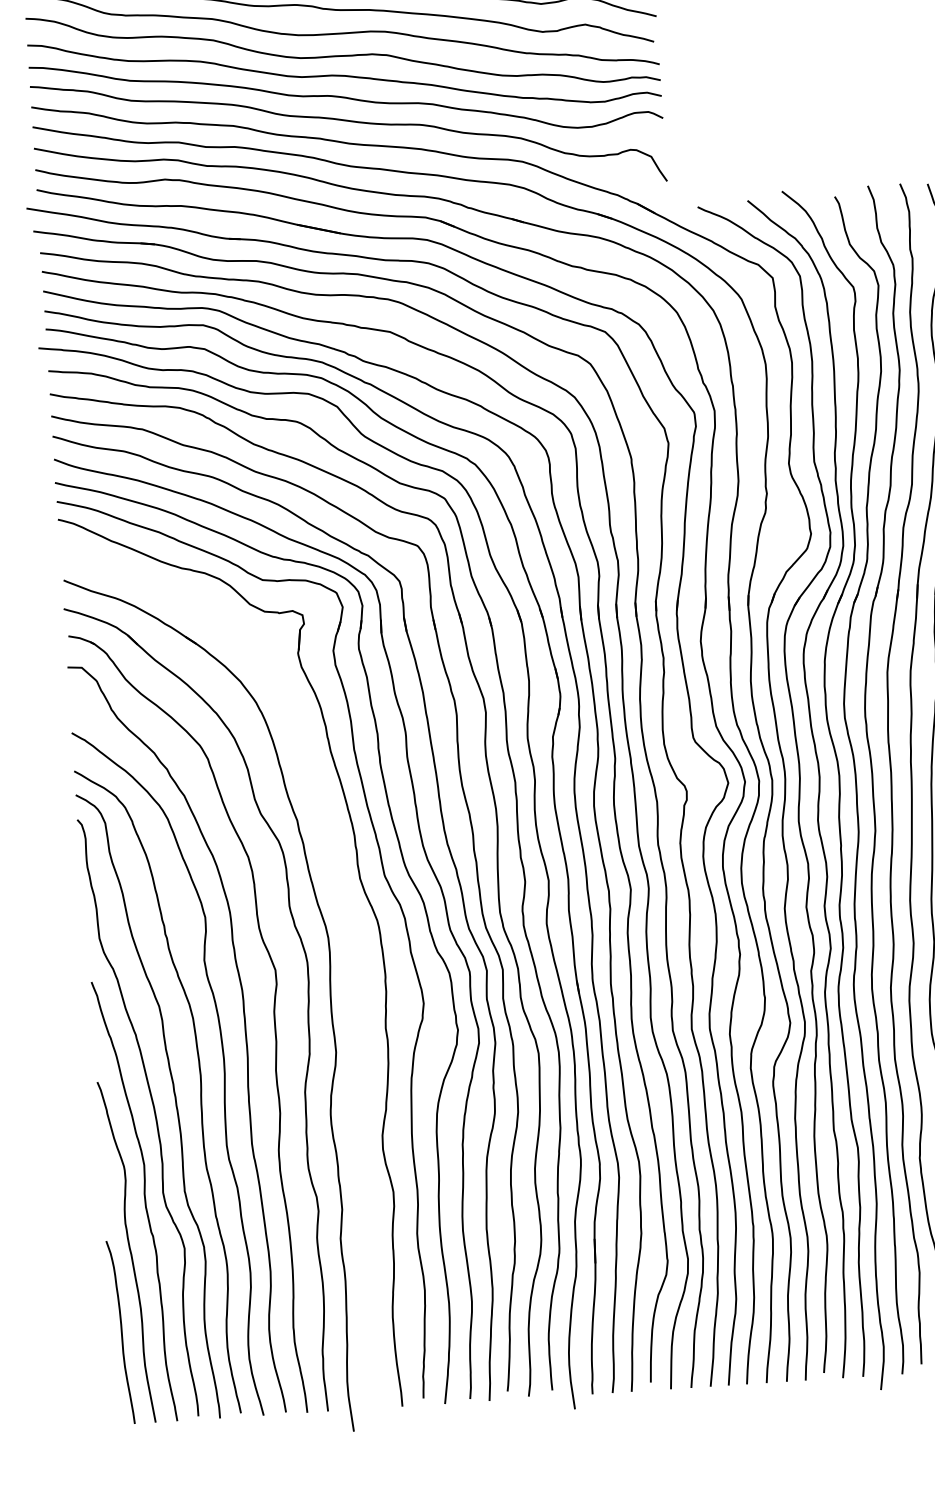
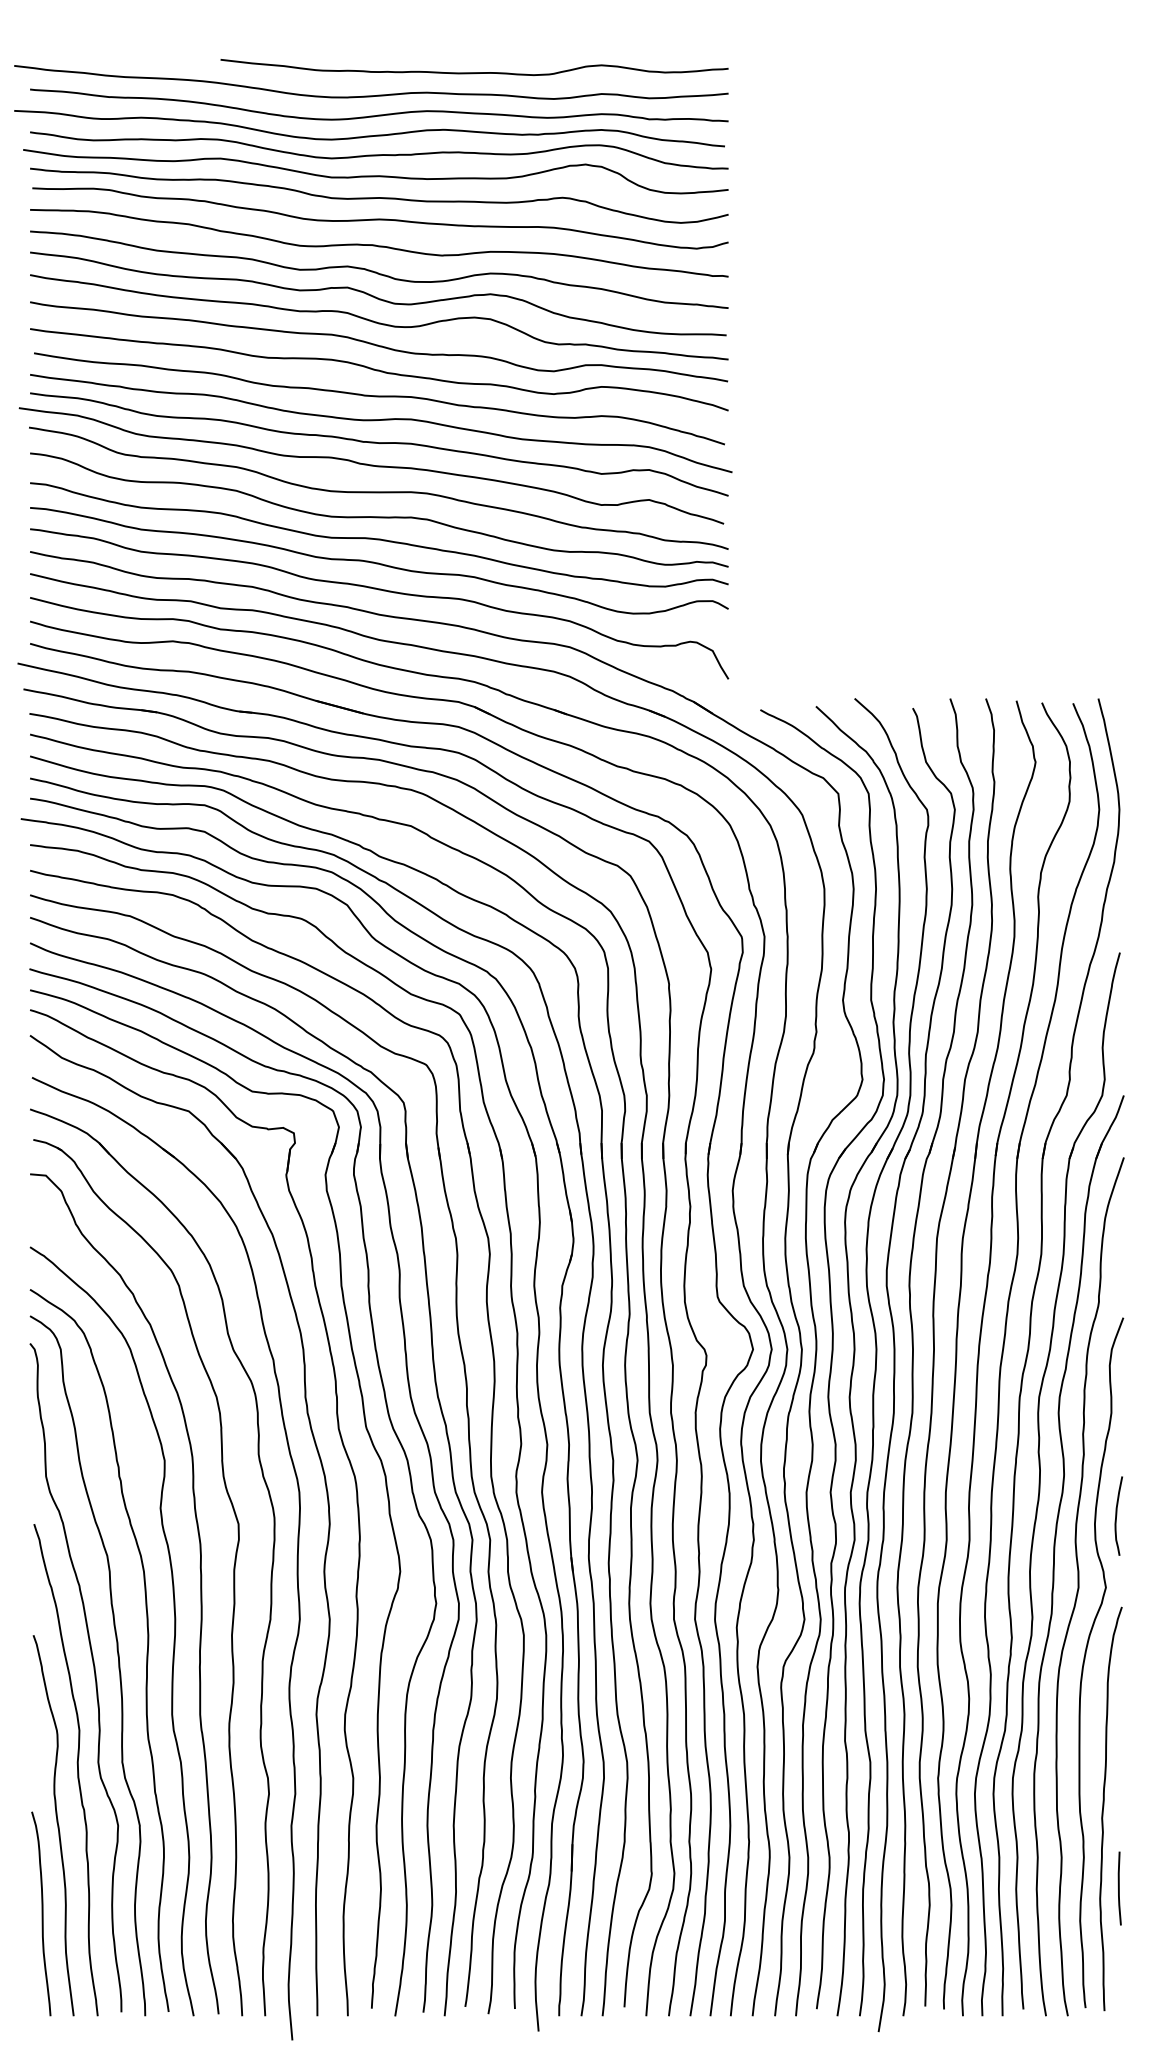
part: (355, 987) -> (325, 1549), added

